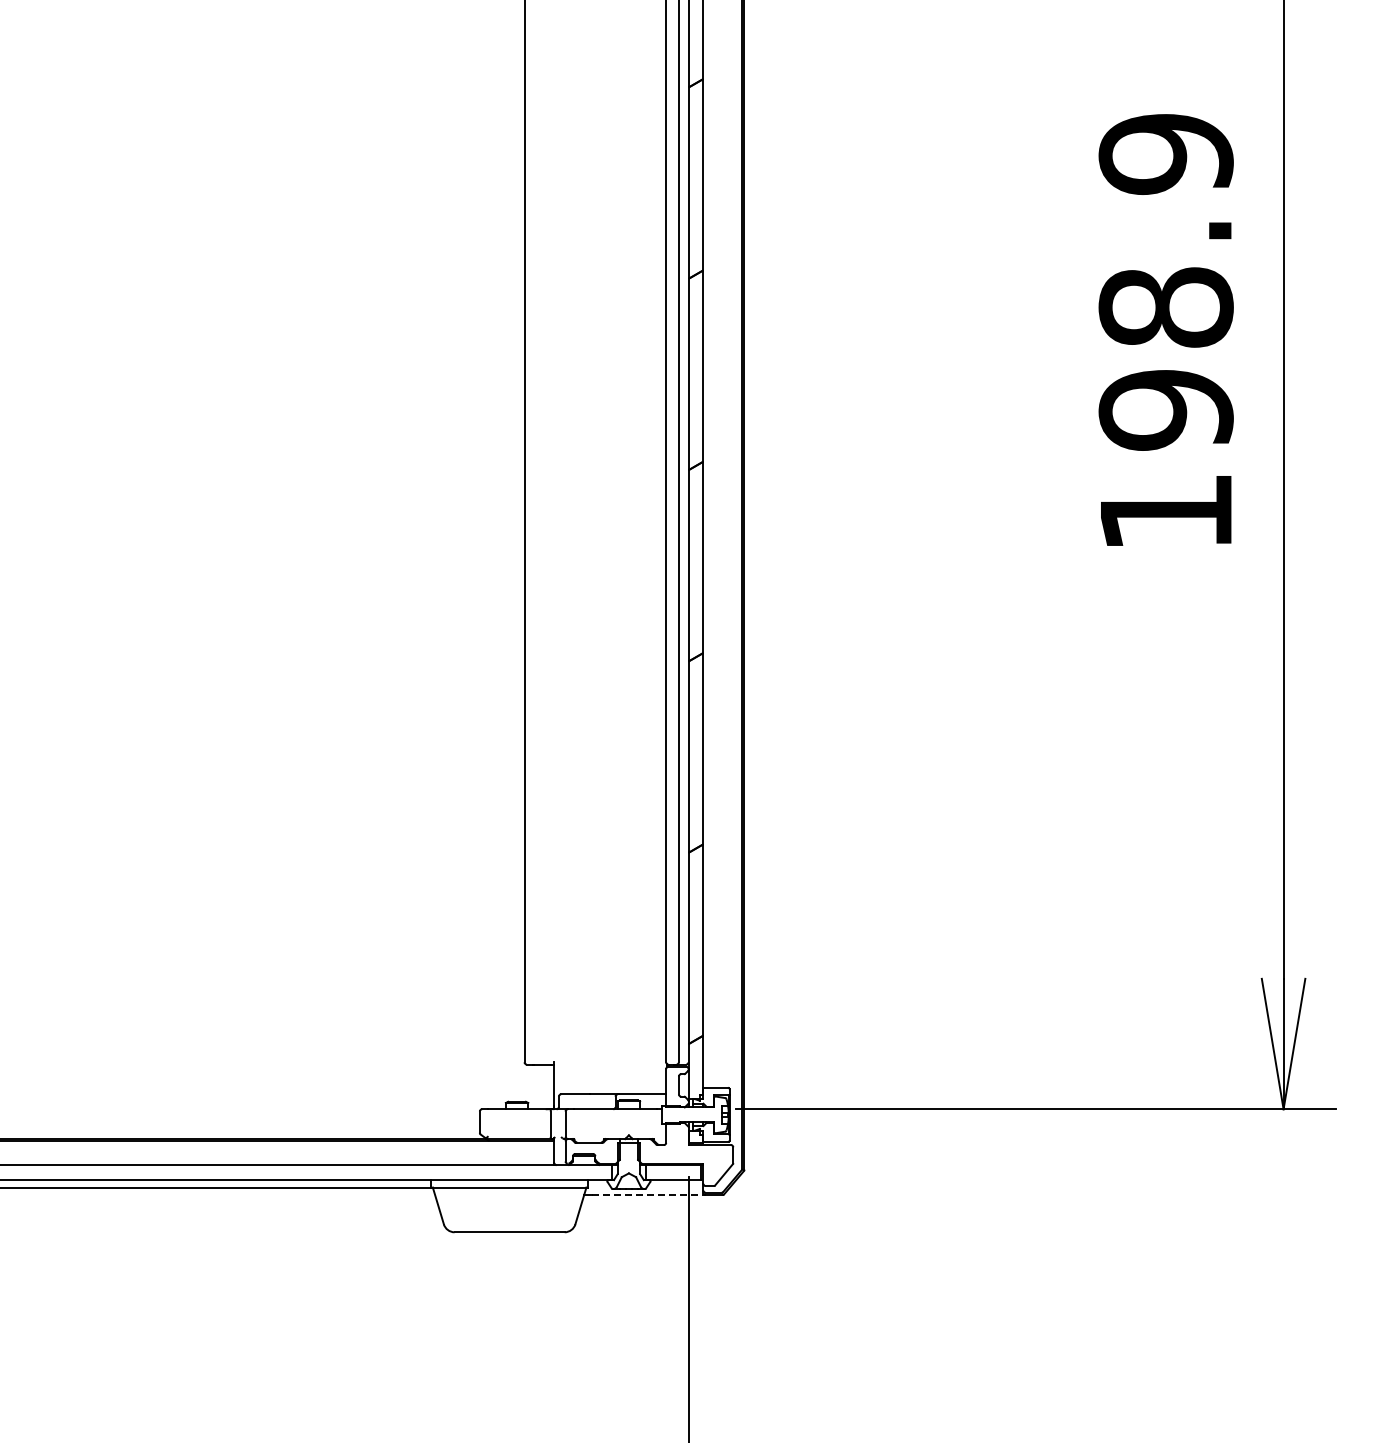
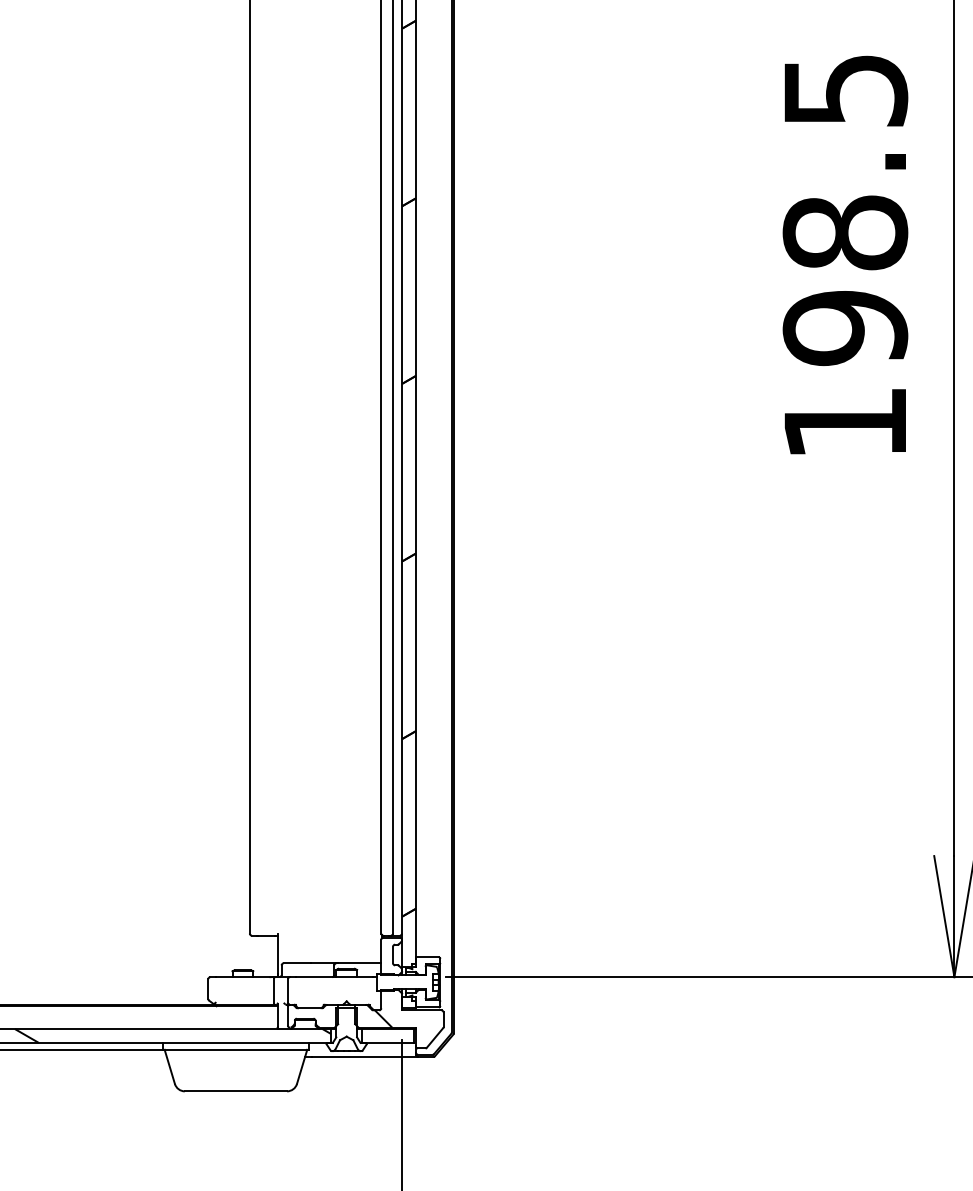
text: (1165, 154) -> (844, 90), 198.9 -> 198.5
hatch: (668, 1154) -> (383, 1019), added
hatch: (441, 1172) -> (172, 1035), added
line: (649, 1195) -> (365, 1057), dashed -> solid

